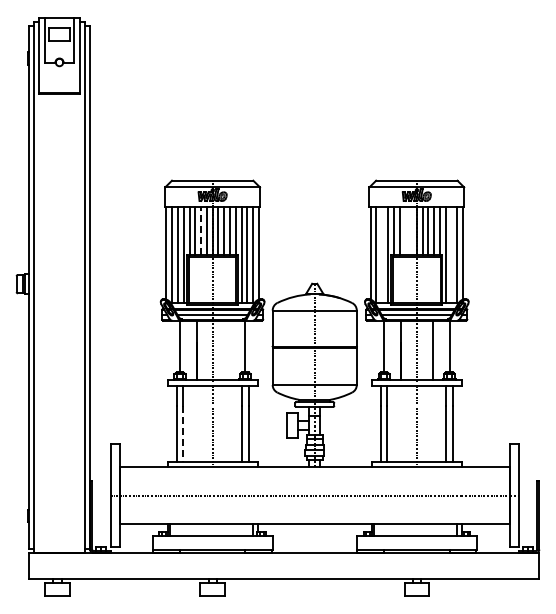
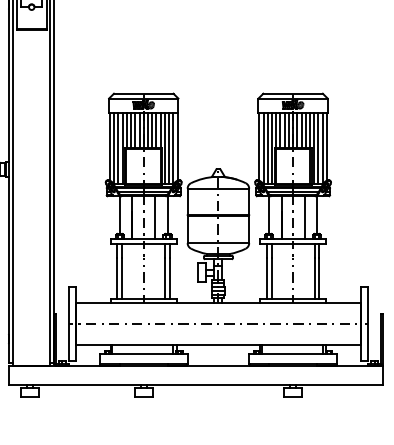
line: (405, 230) -> (284, 130), added
line: (411, 230) -> (289, 130), added
line: (201, 231) -> (135, 130), dashed -> solid
line: (382, 255) -> (267, 148), added
line: (451, 255) -> (318, 148), added
line: (228, 349) -> (155, 217), added
line: (183, 433) -> (122, 278), dashed -> solid

